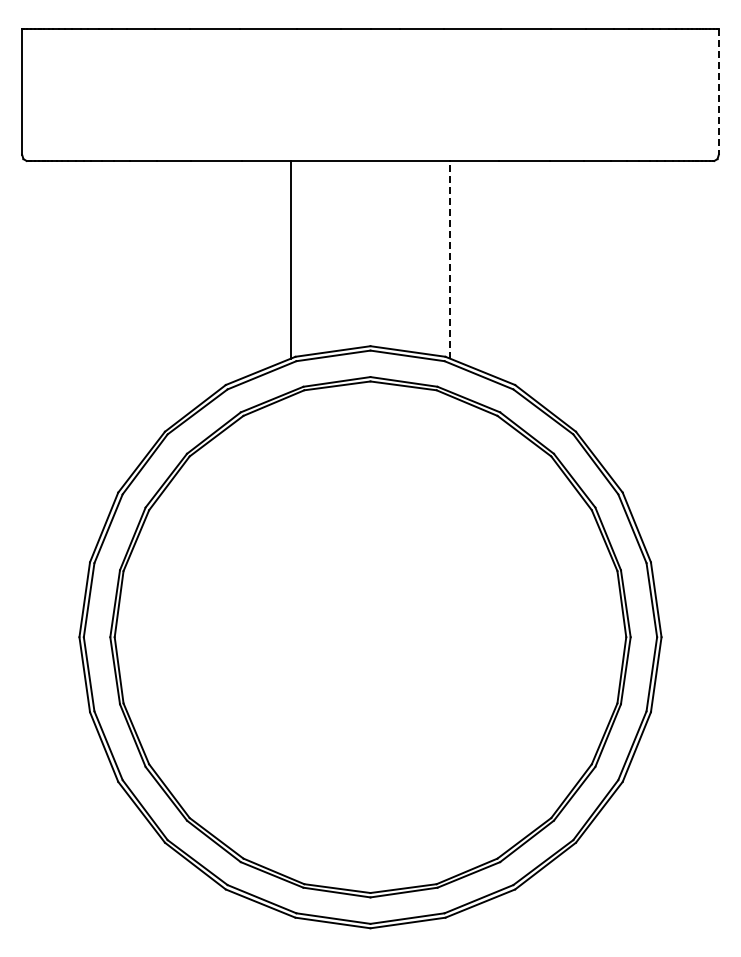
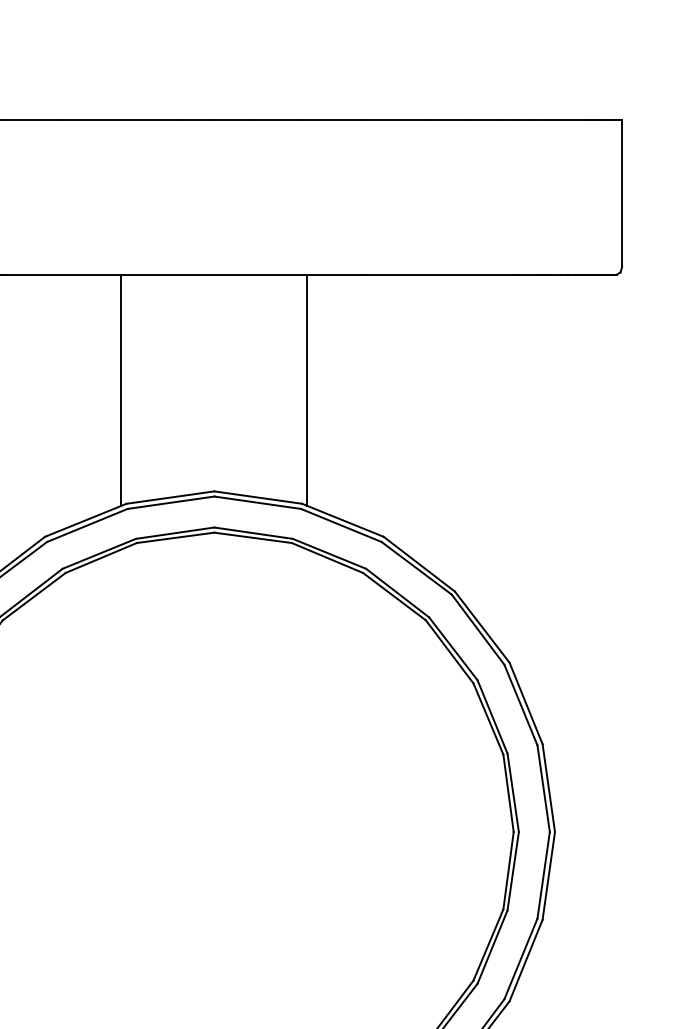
line: (718, 91) -> (621, 193), dashed -> solid
line: (449, 259) -> (306, 389), dashed -> solid

